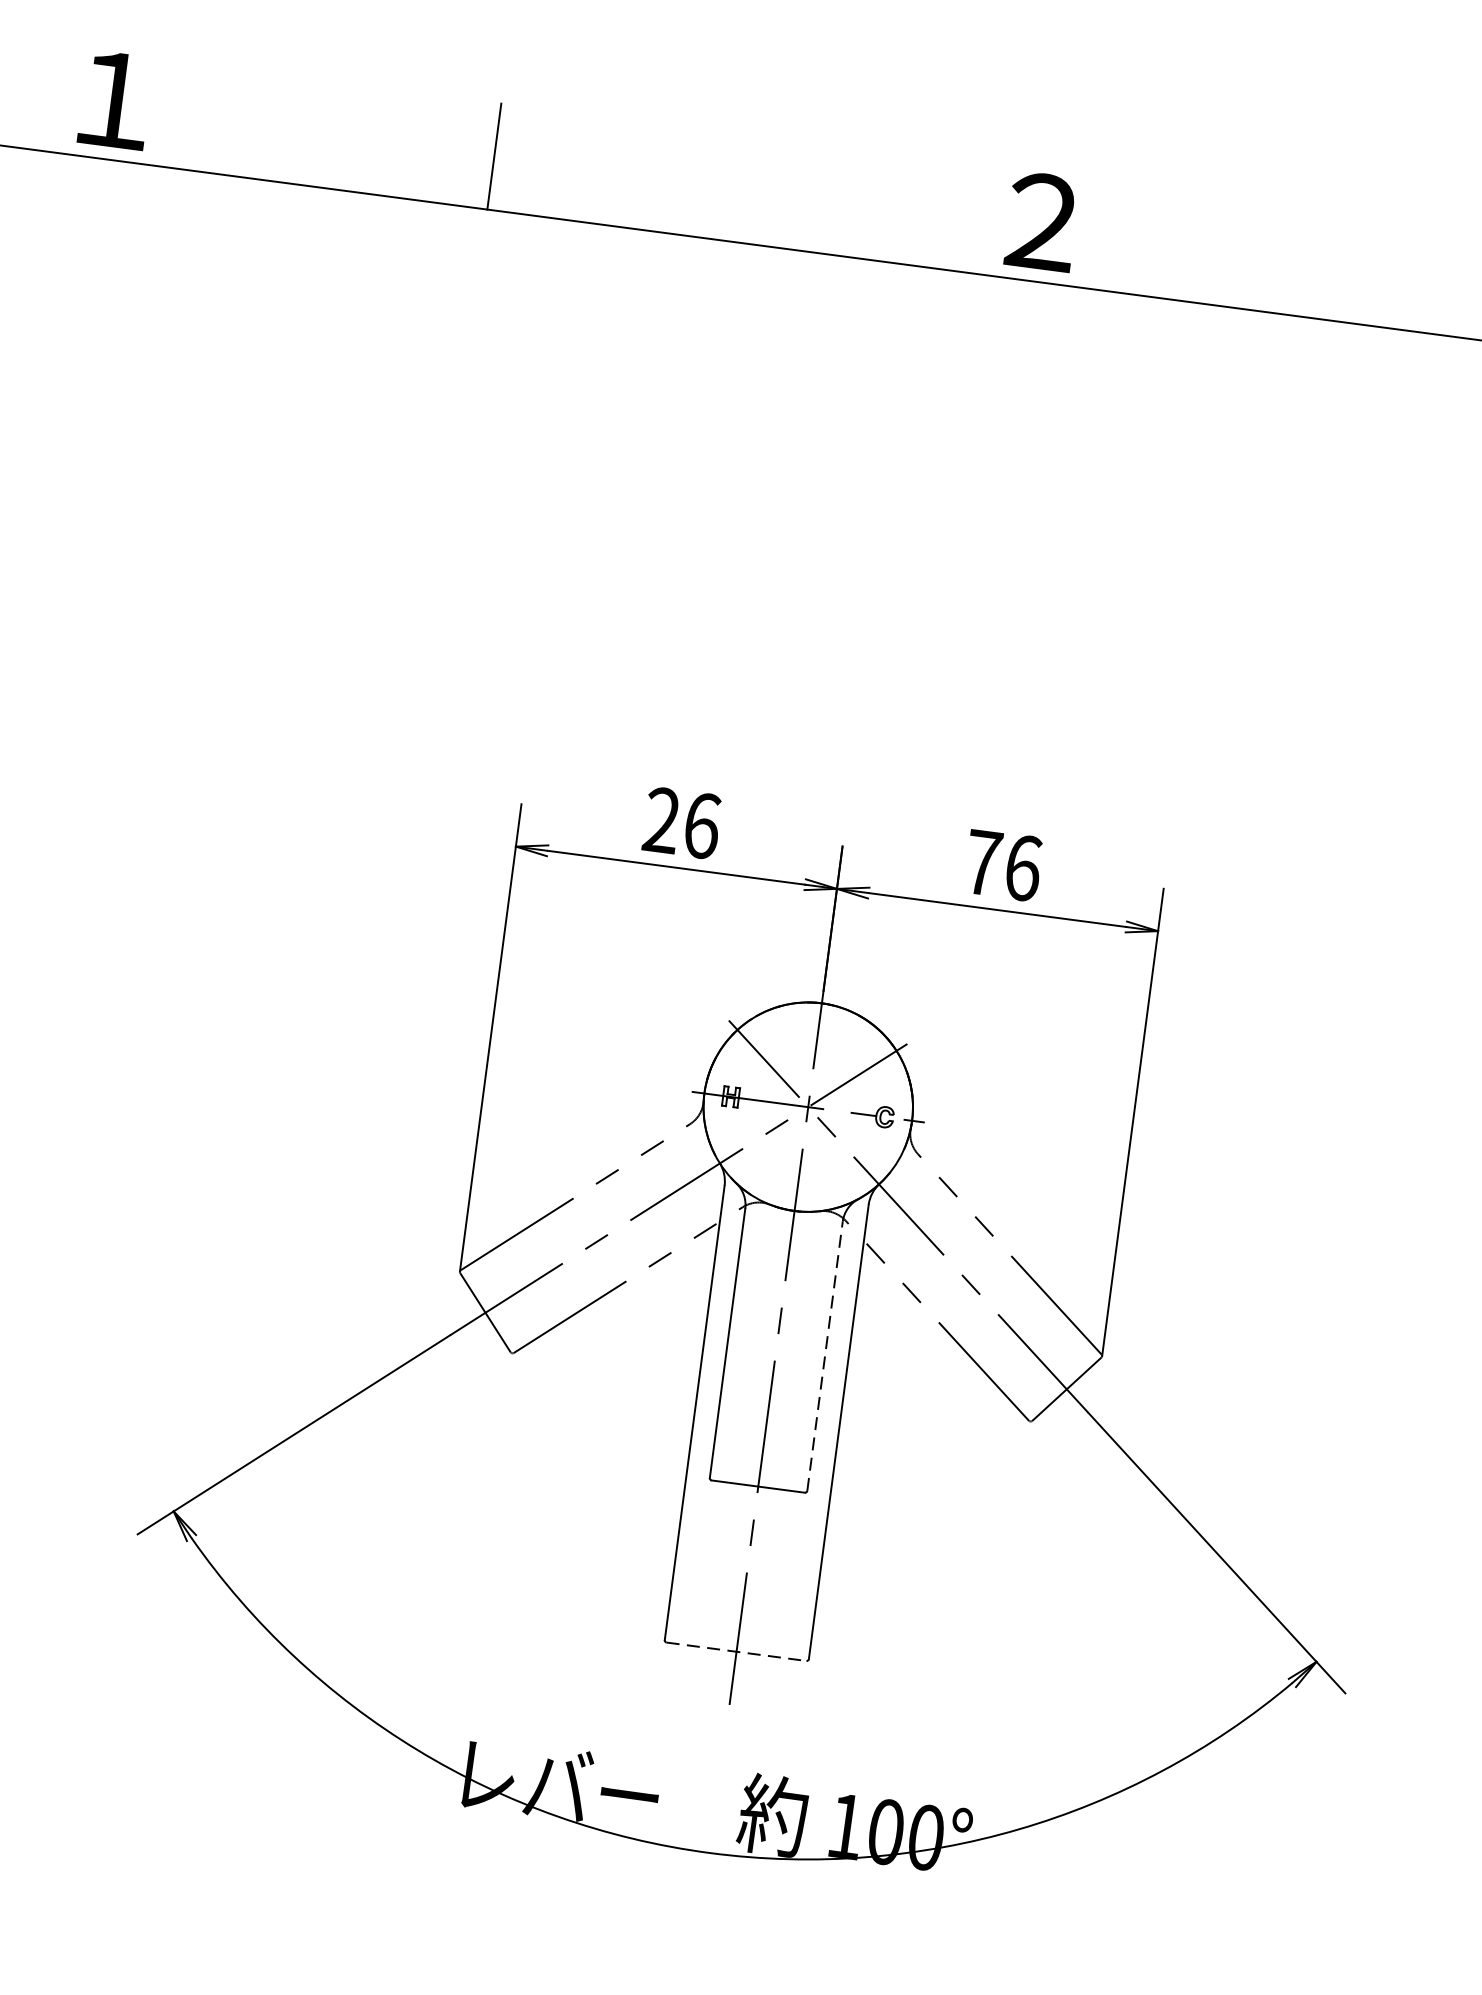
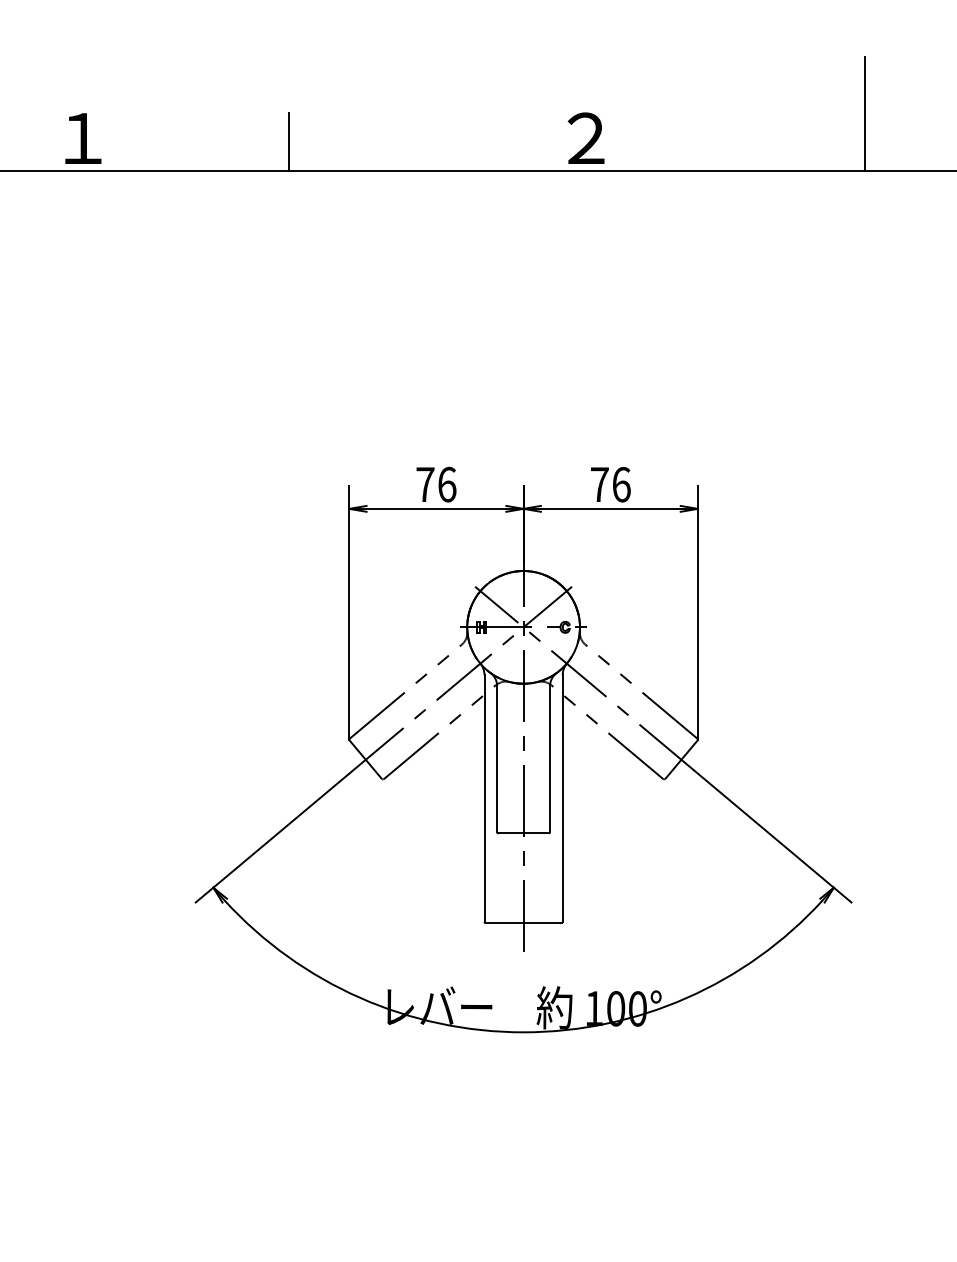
text: (662, 818) -> (425, 483), 26 -> 76
line: (825, 1355) -> (550, 758), dashed -> solid
line: (736, 1652) -> (523, 923), dashed -> solid

